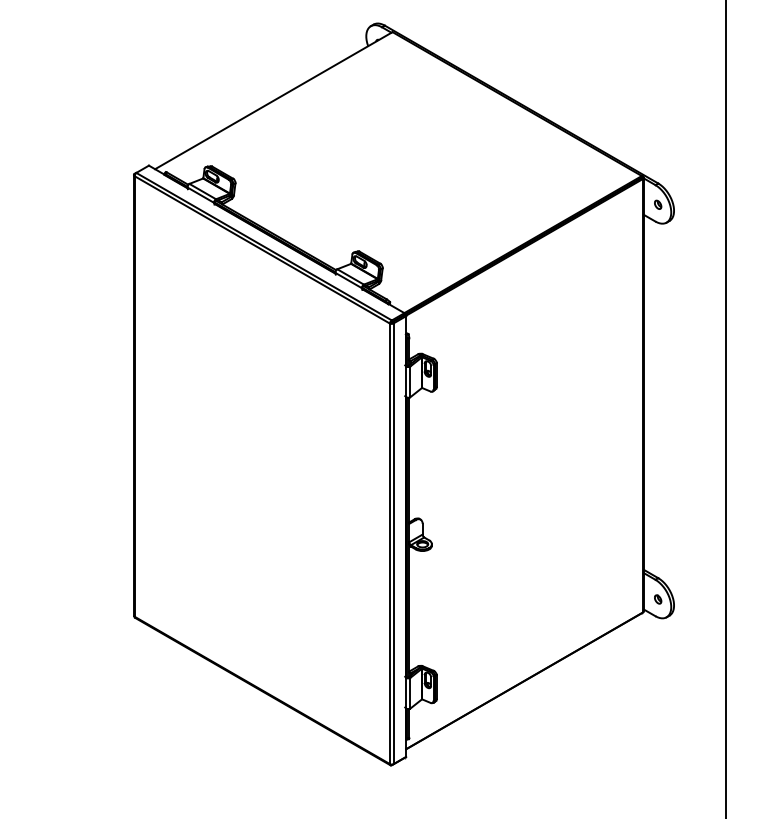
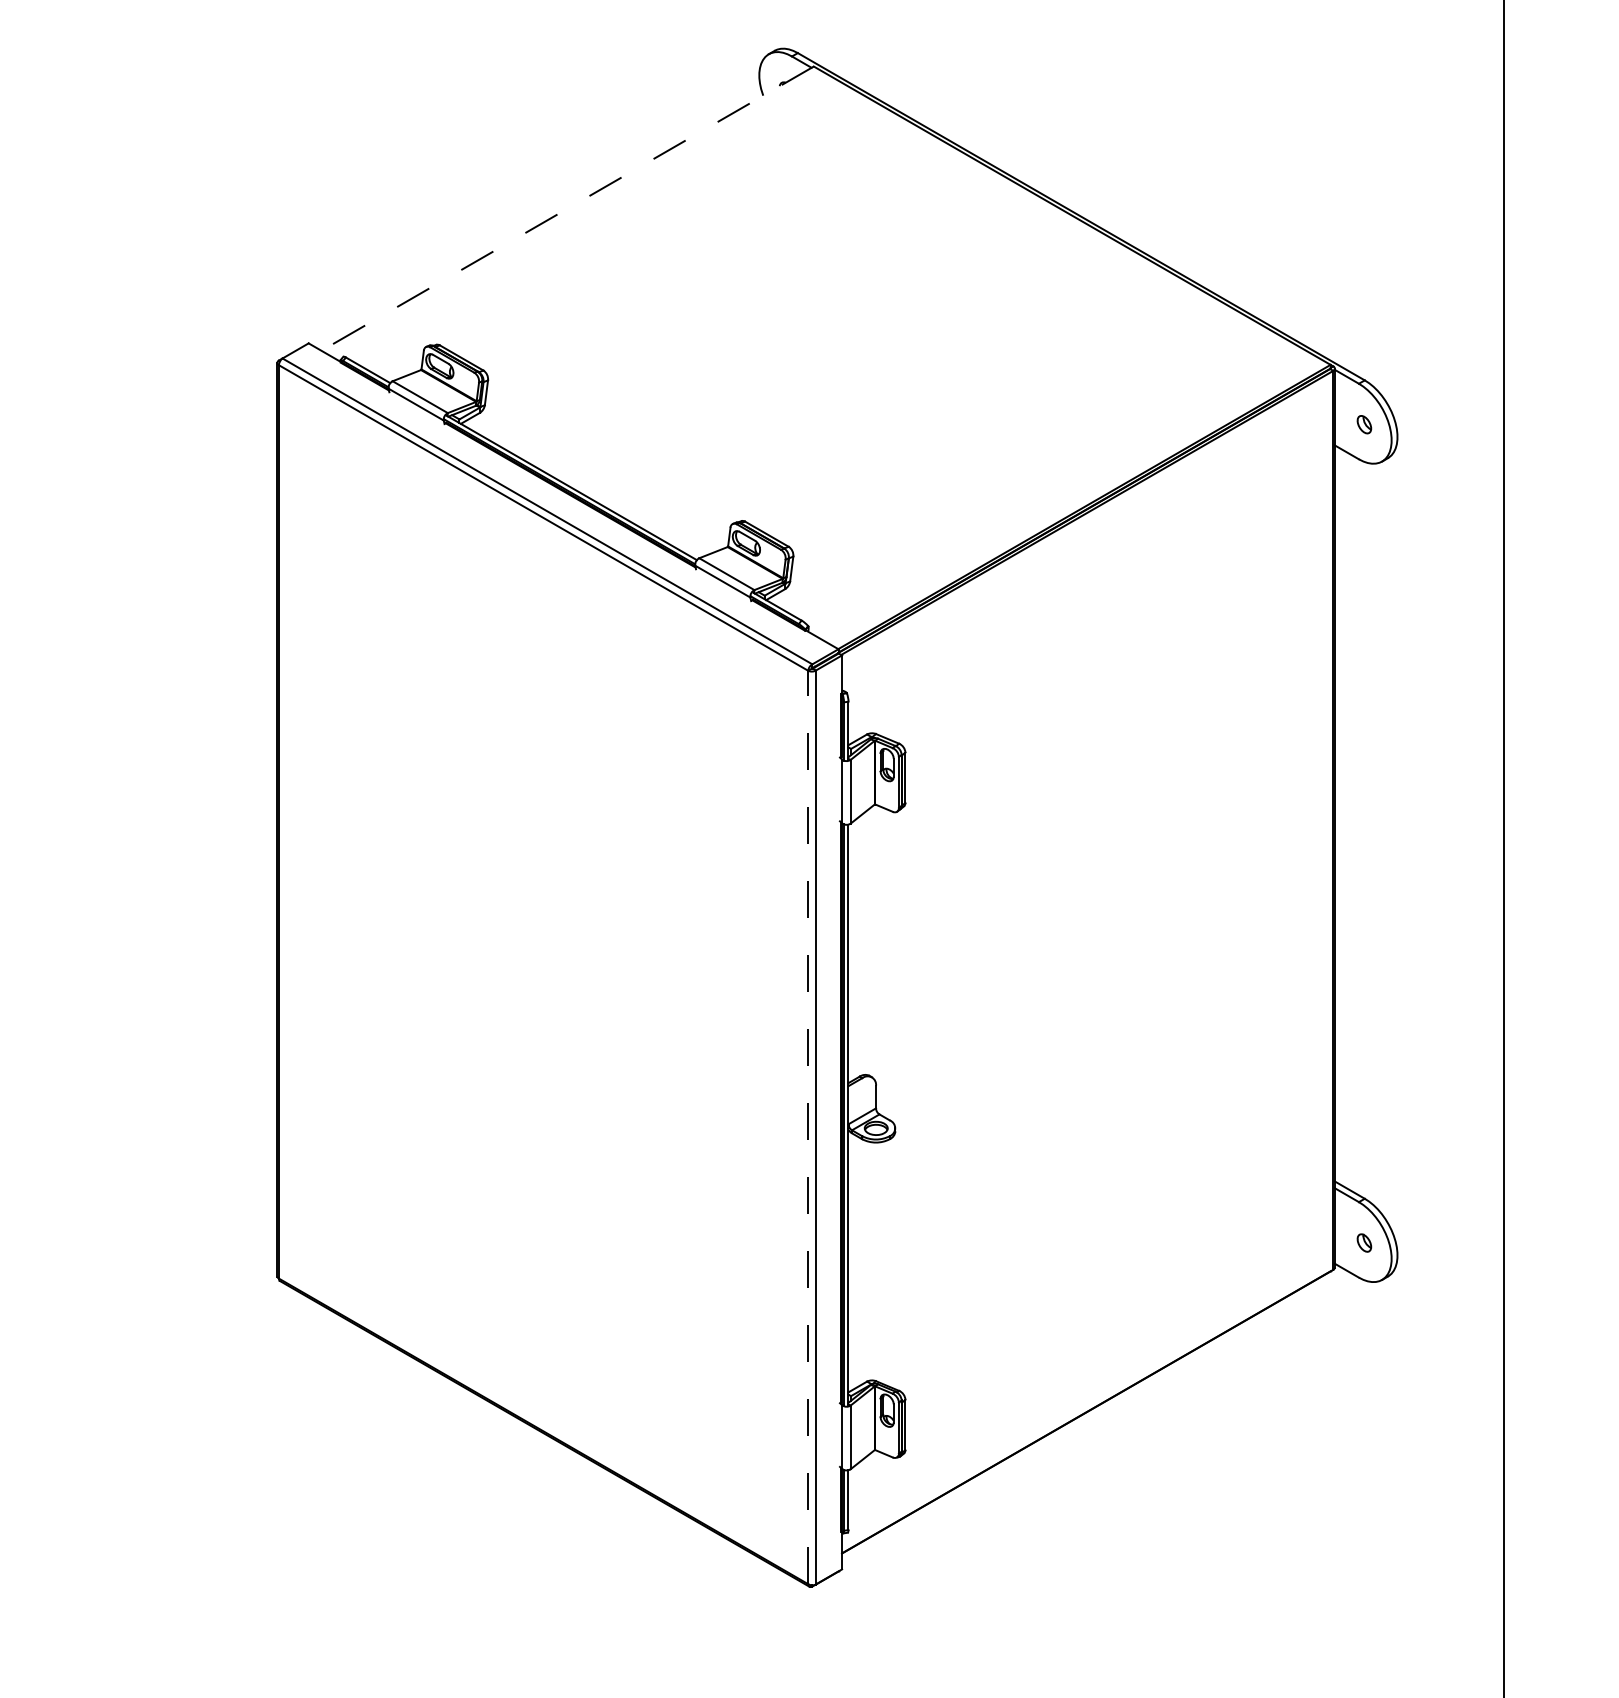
line: (273, 100) -> (566, 208), solid -> dashed
line: (389, 543) -> (807, 1126), solid -> dashed

